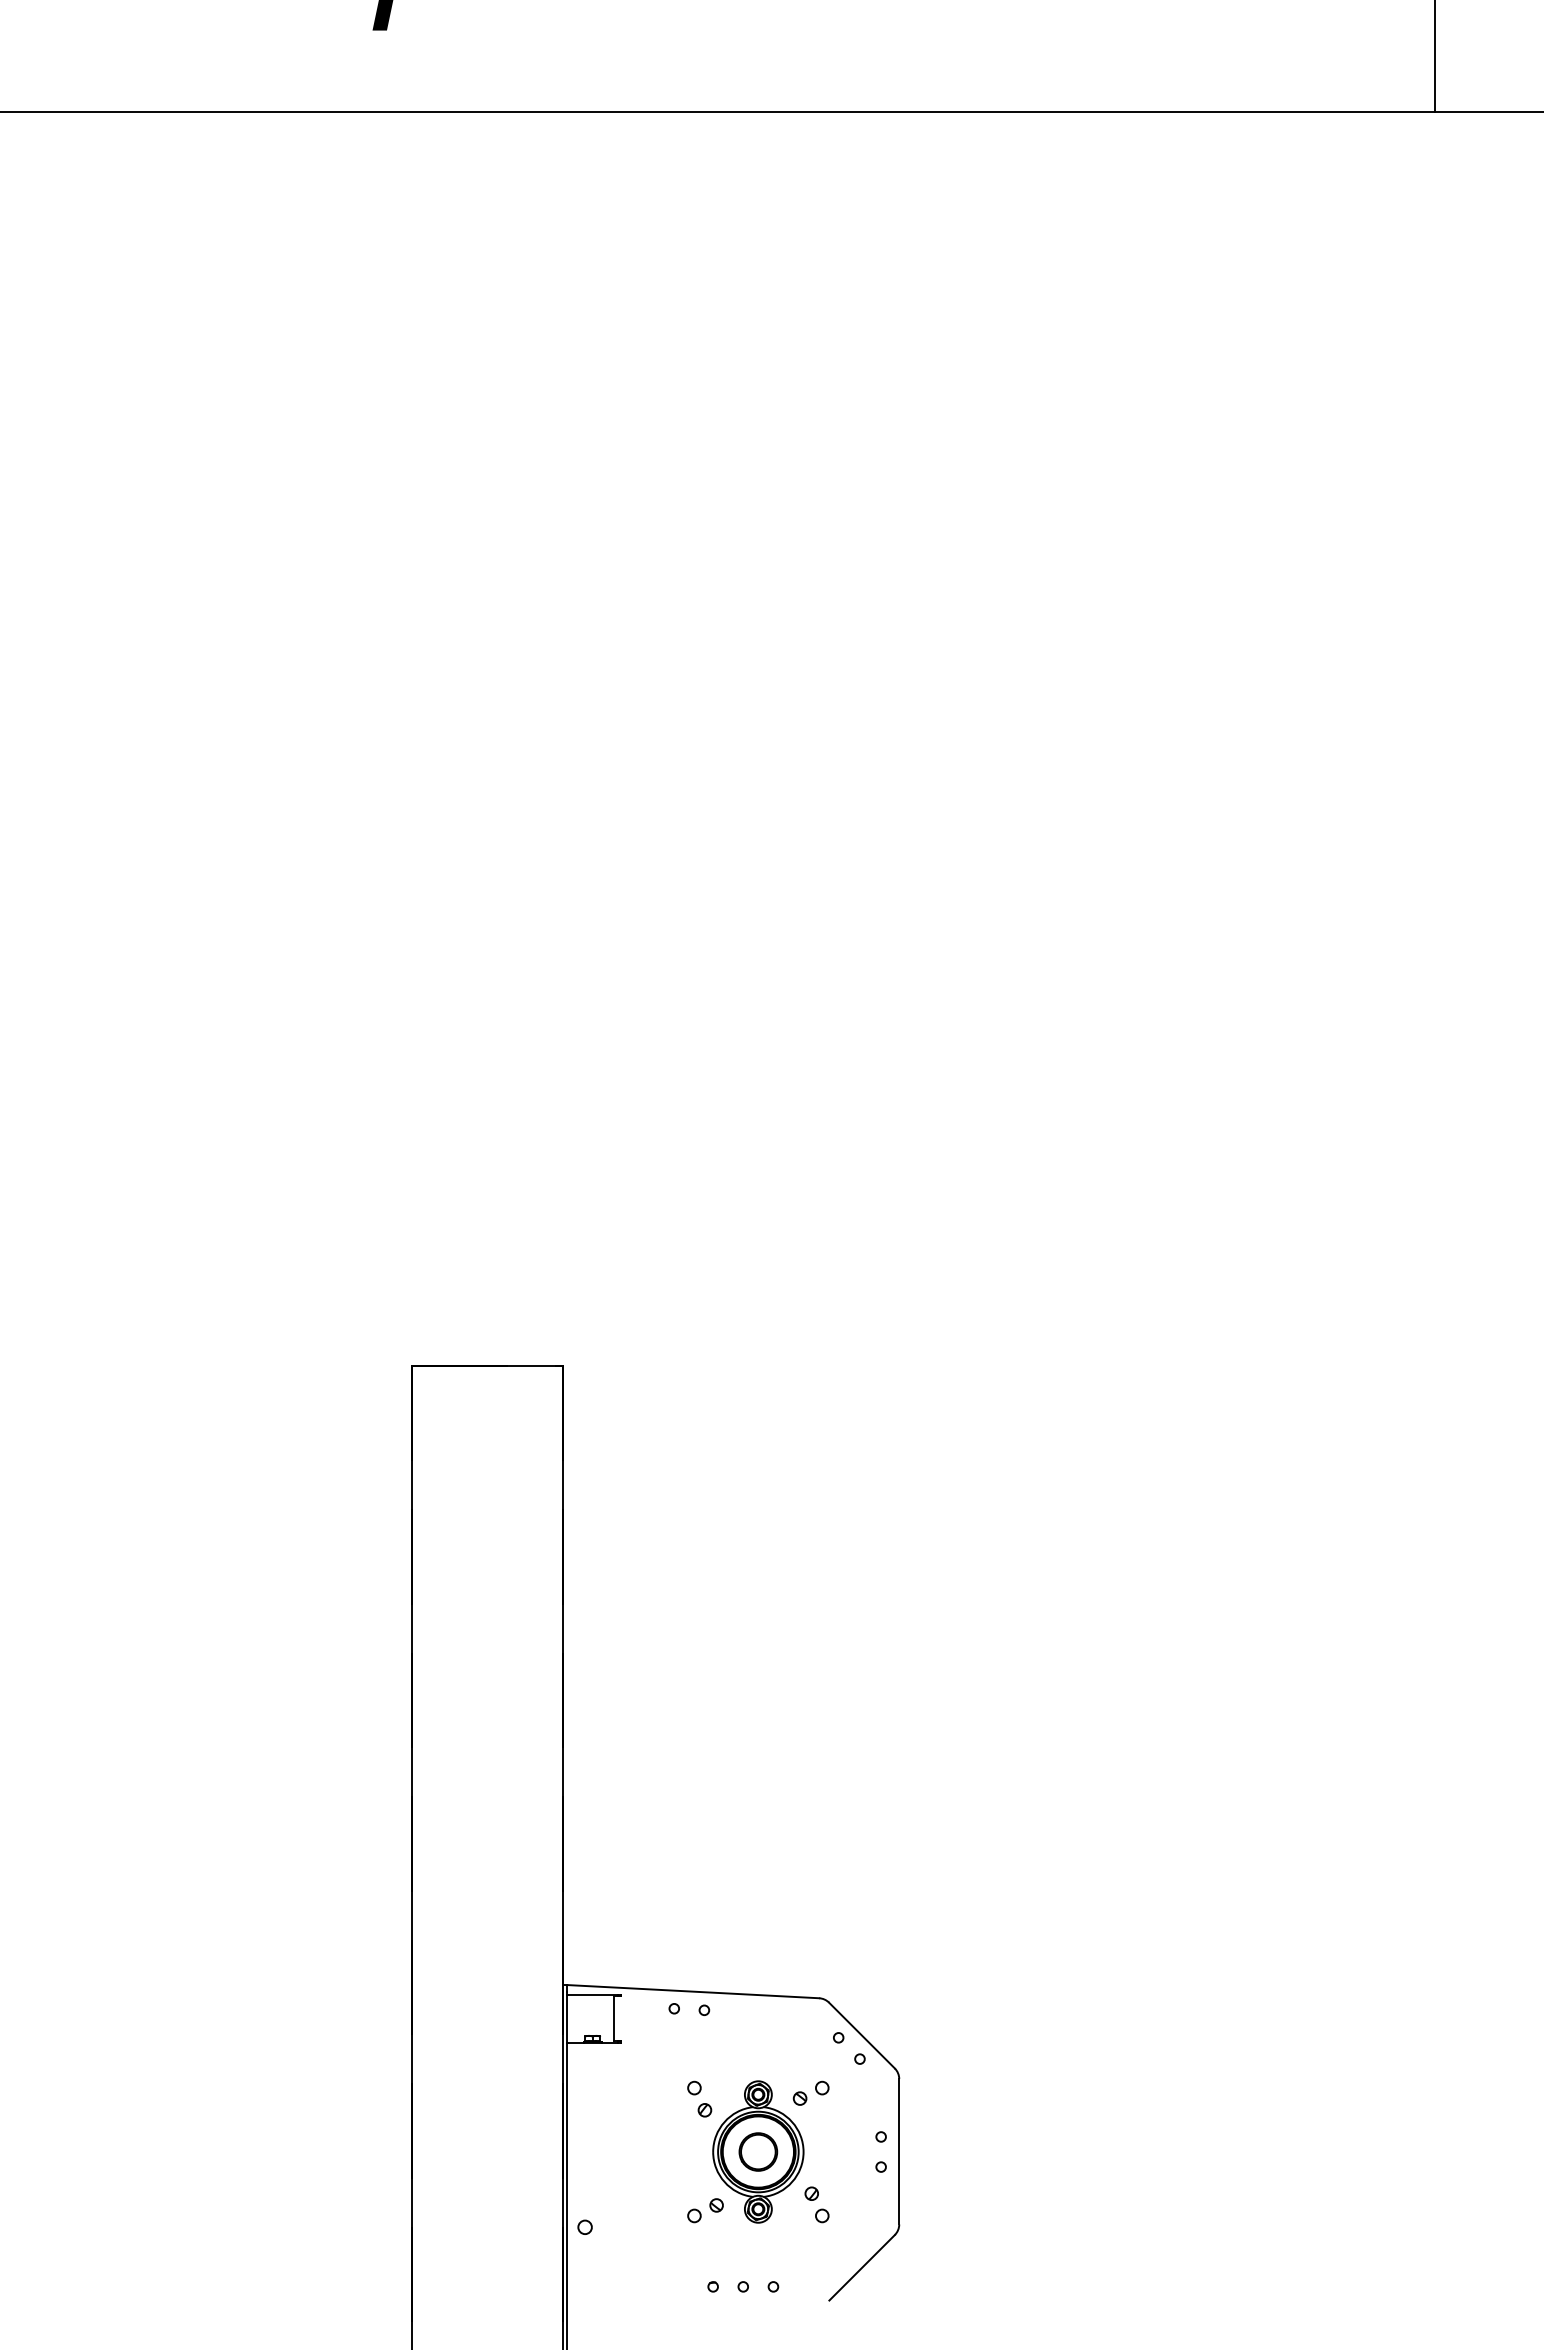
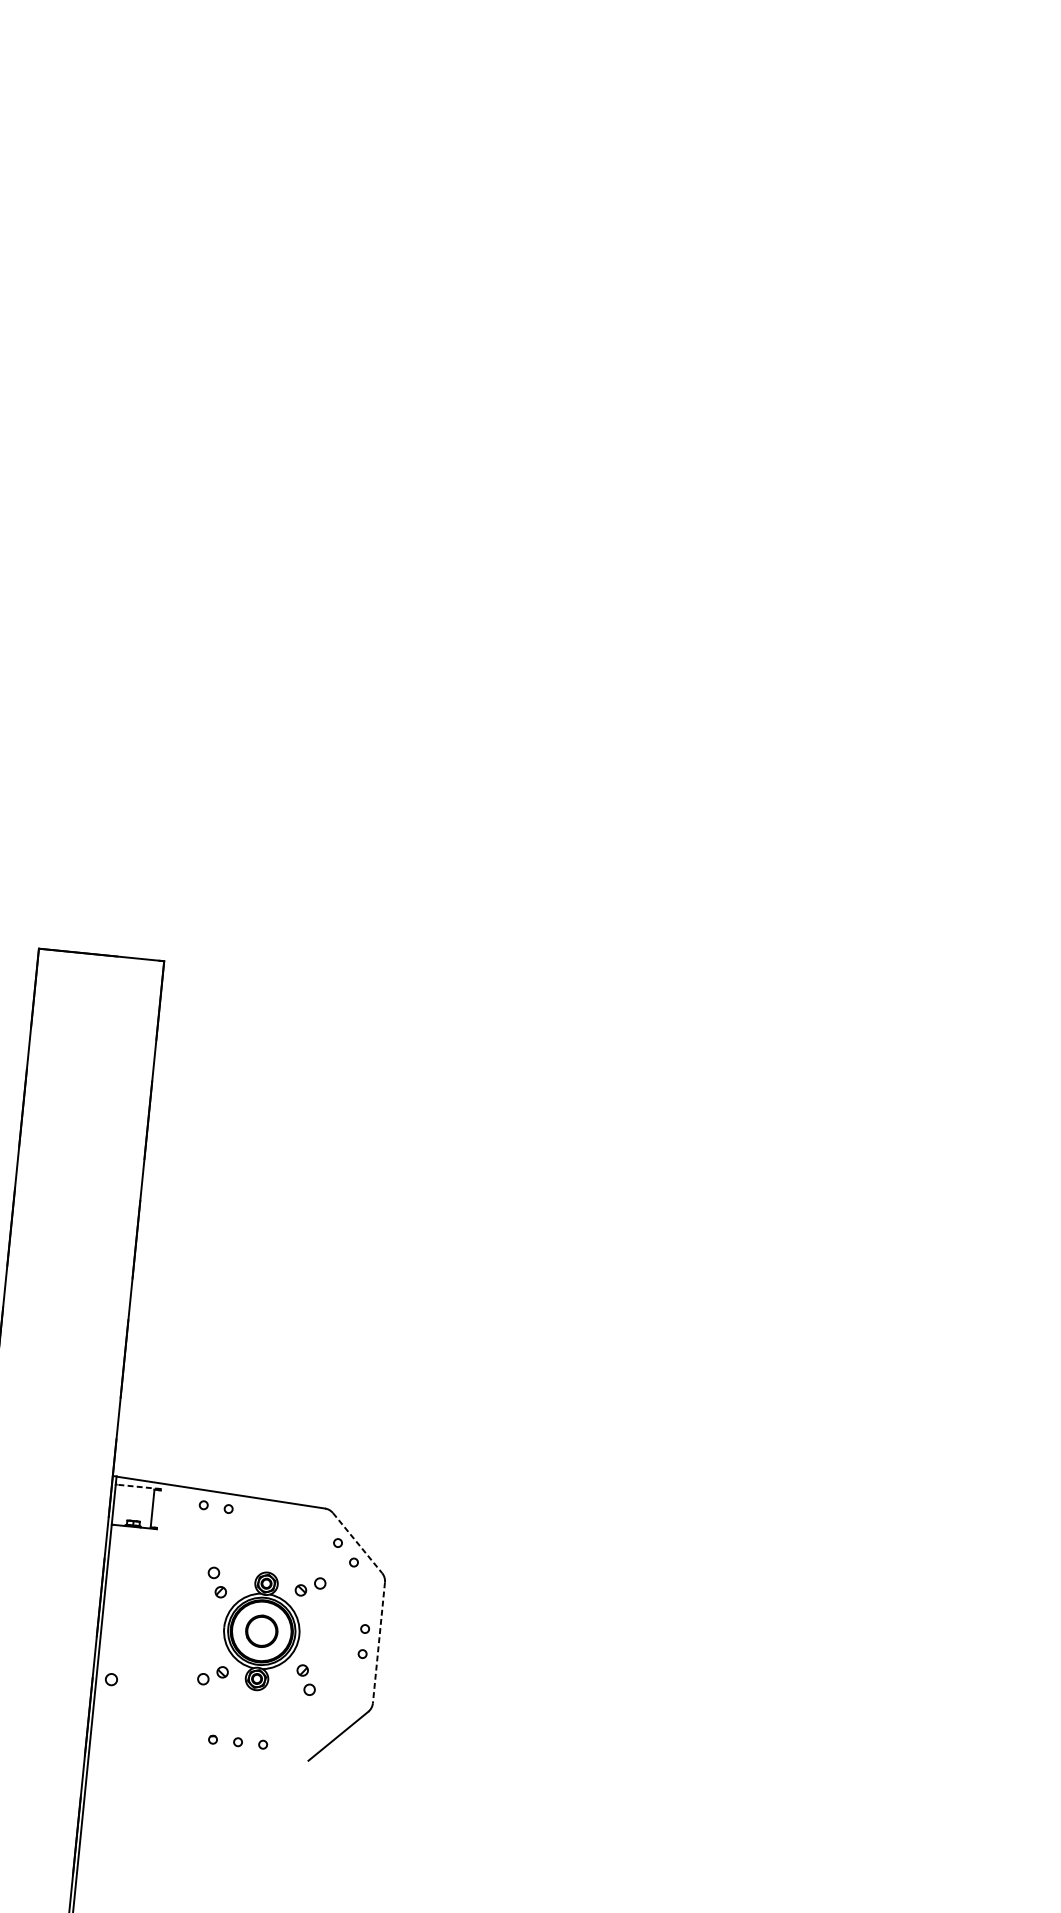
line: (594, 1994) -> (138, 1486), solid -> dashed
line: (861, 2035) -> (357, 1543), solid -> dashed
line: (899, 2151) -> (379, 1642), solid -> dashed

